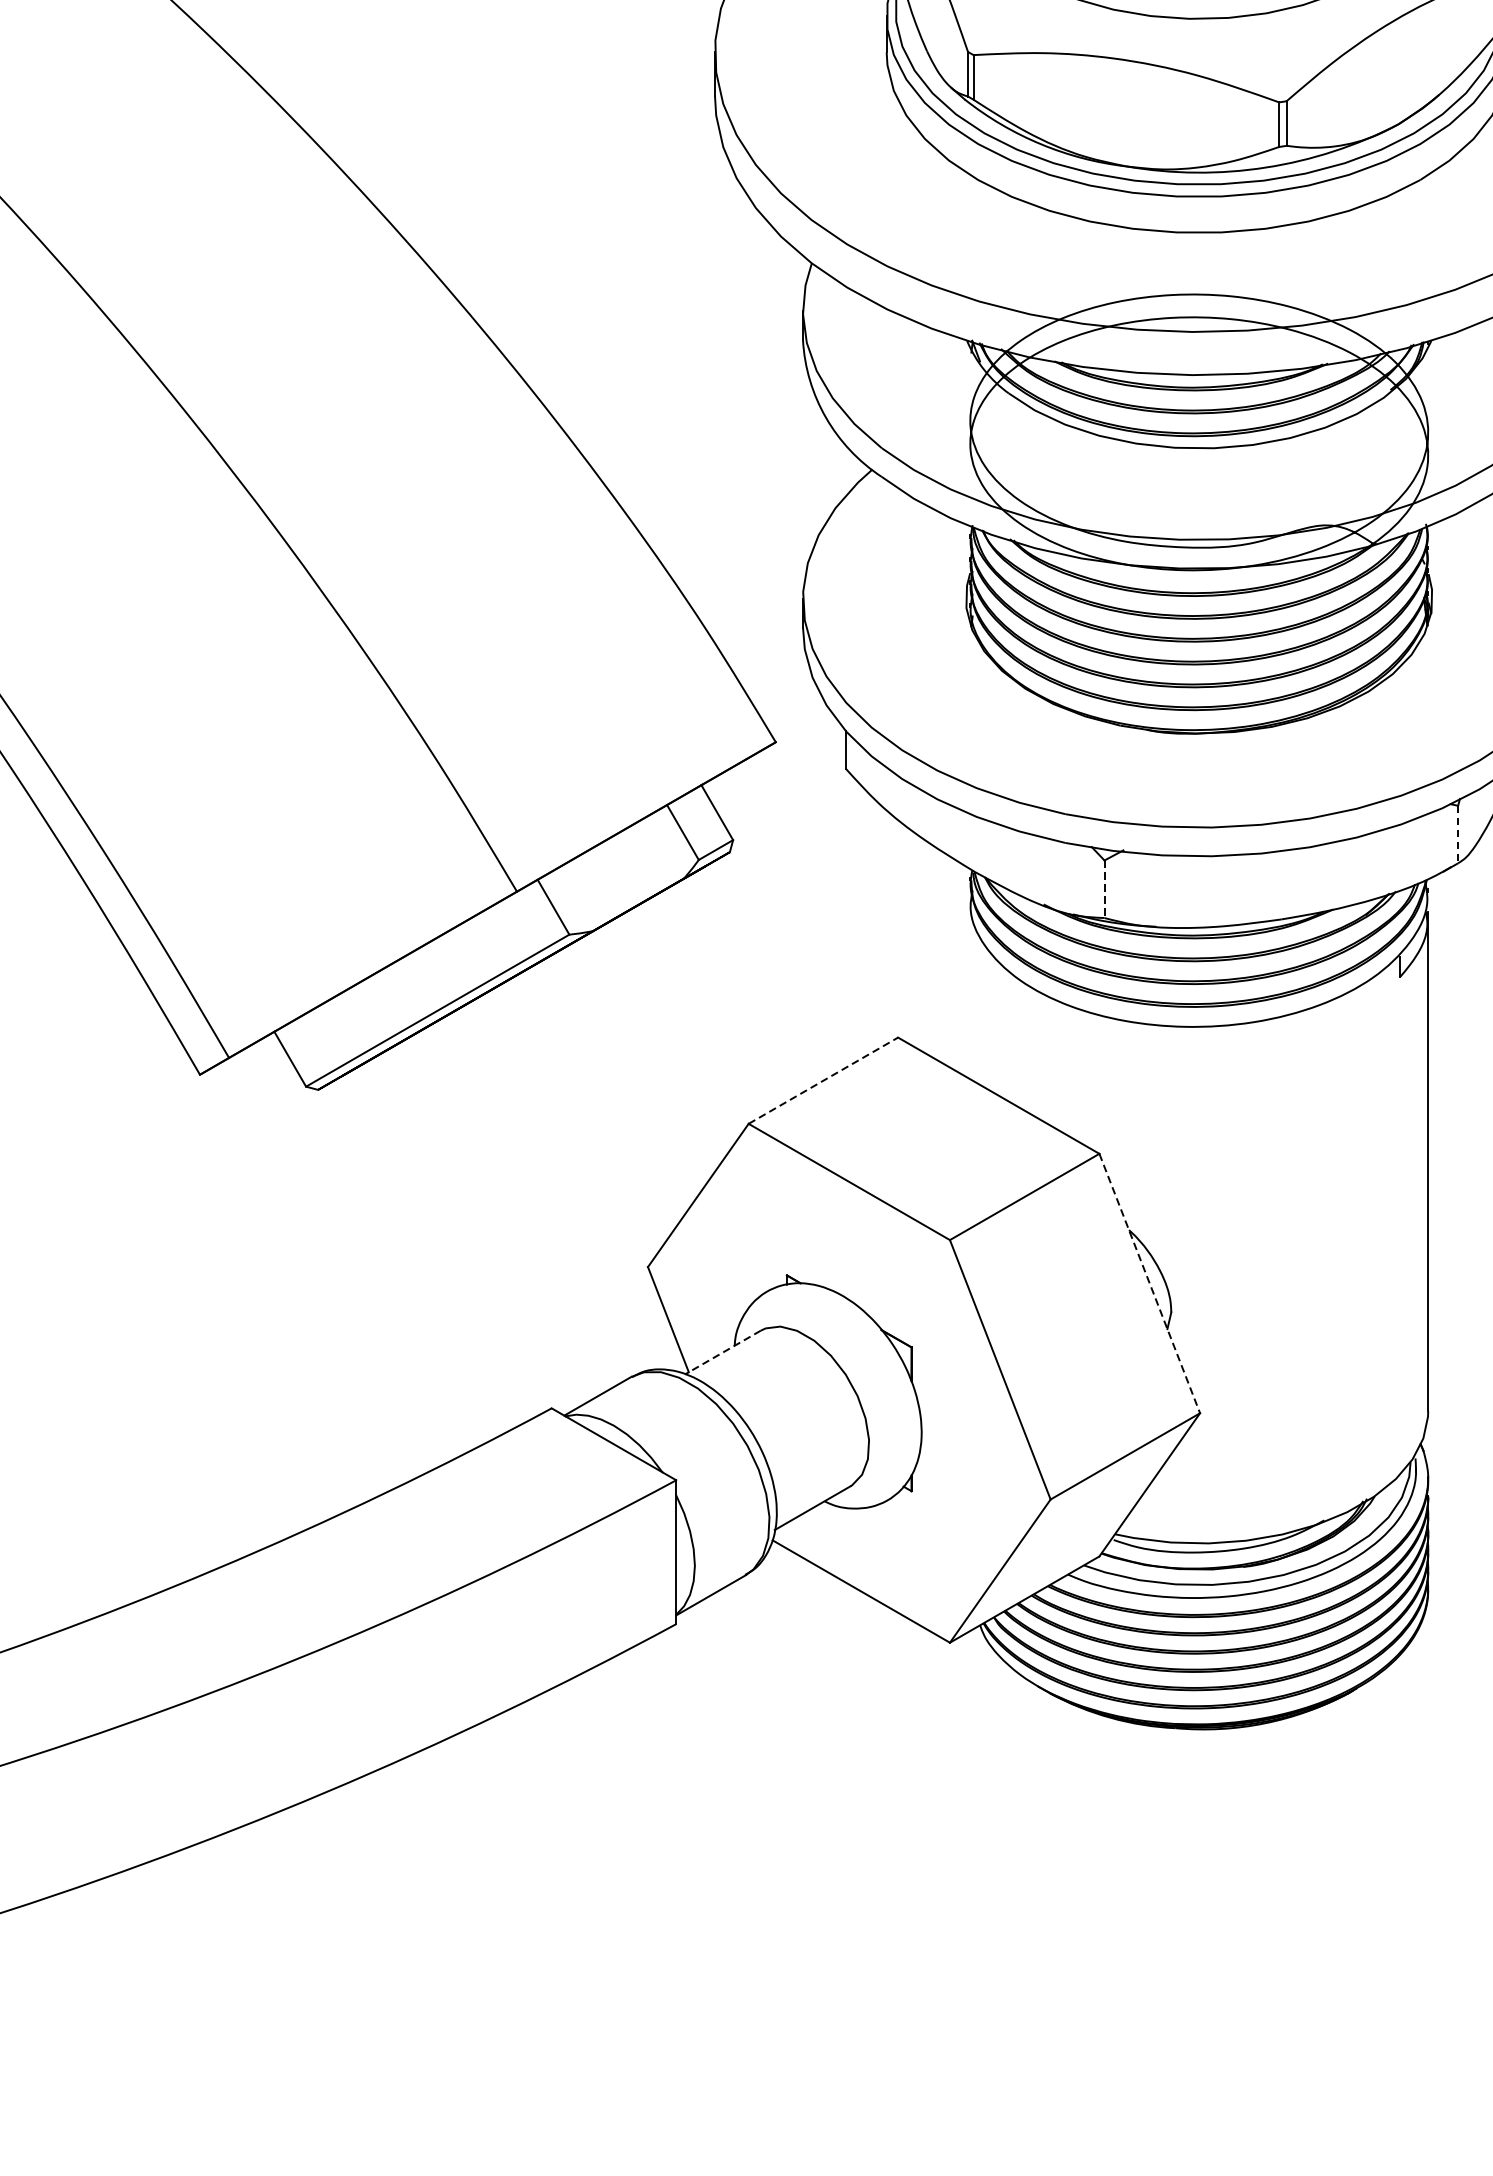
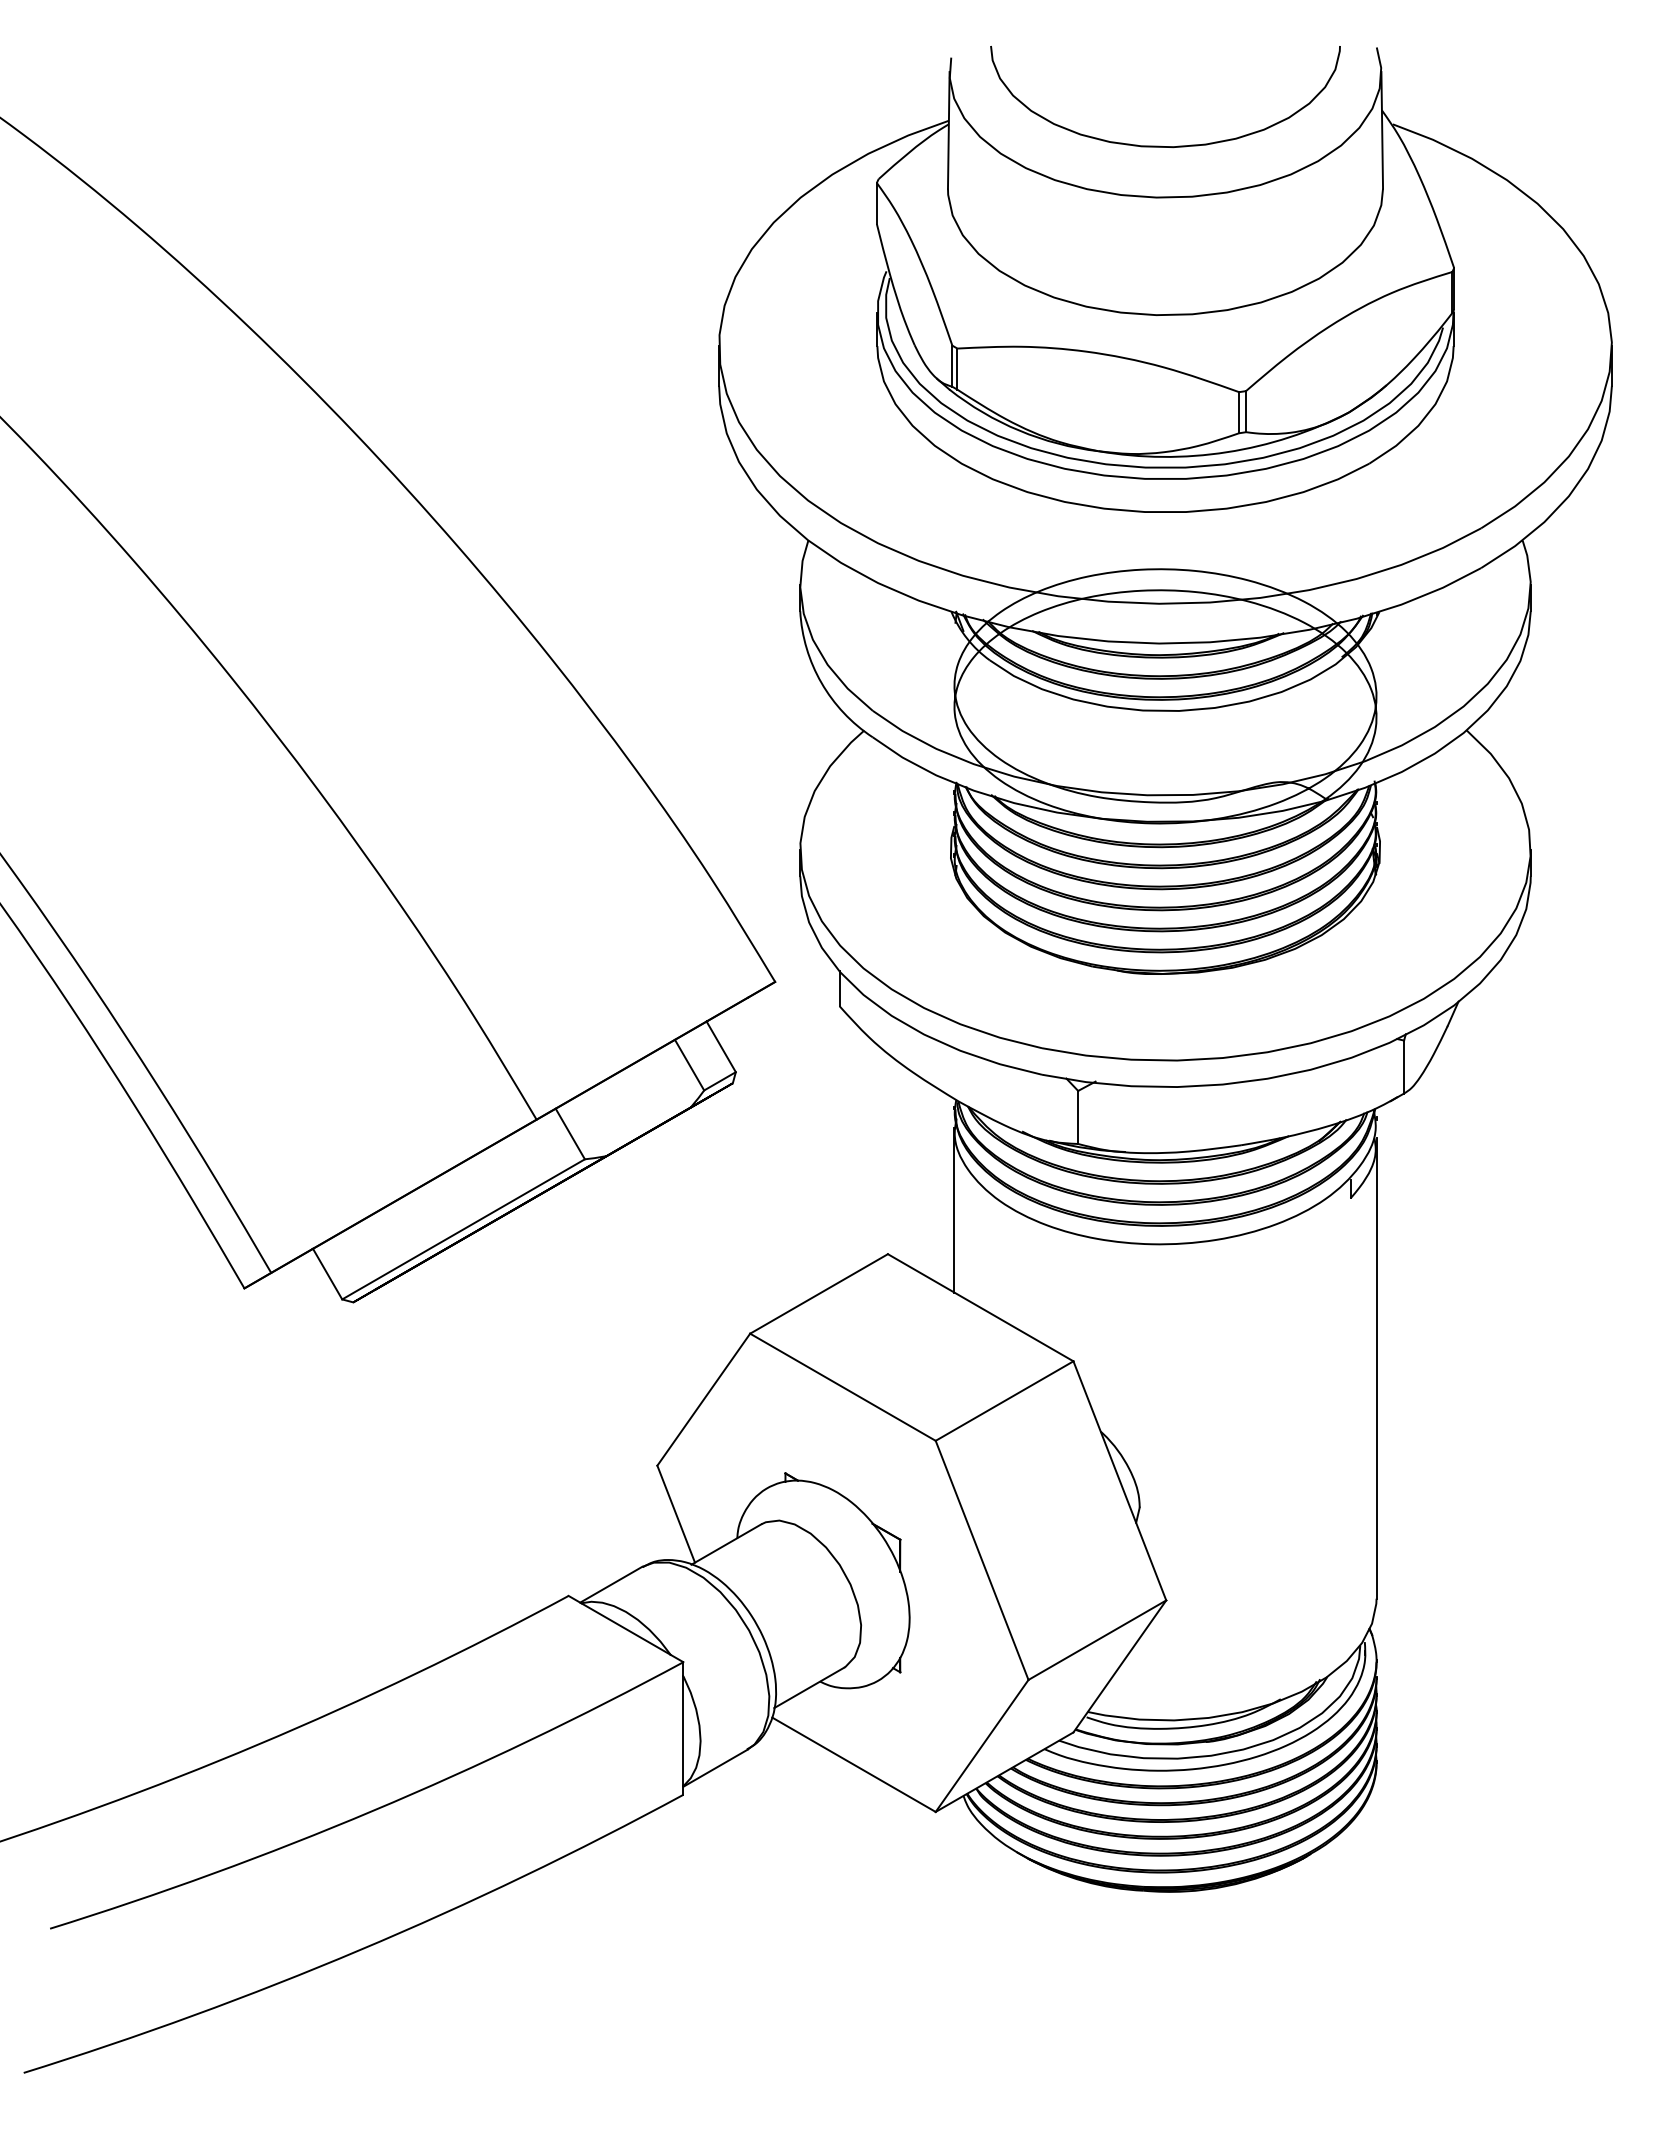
line: (1458, 835) -> (1404, 1067), dashed -> solid
line: (1104, 889) -> (1078, 1117), dashed -> solid
line: (970, 989) -> (954, 1209), added
line: (823, 1080) -> (819, 1293), dashed -> solid
line: (1150, 1284) -> (1120, 1481), dashed -> solid
line: (721, 1352) -> (725, 1544), dashed -> solid

